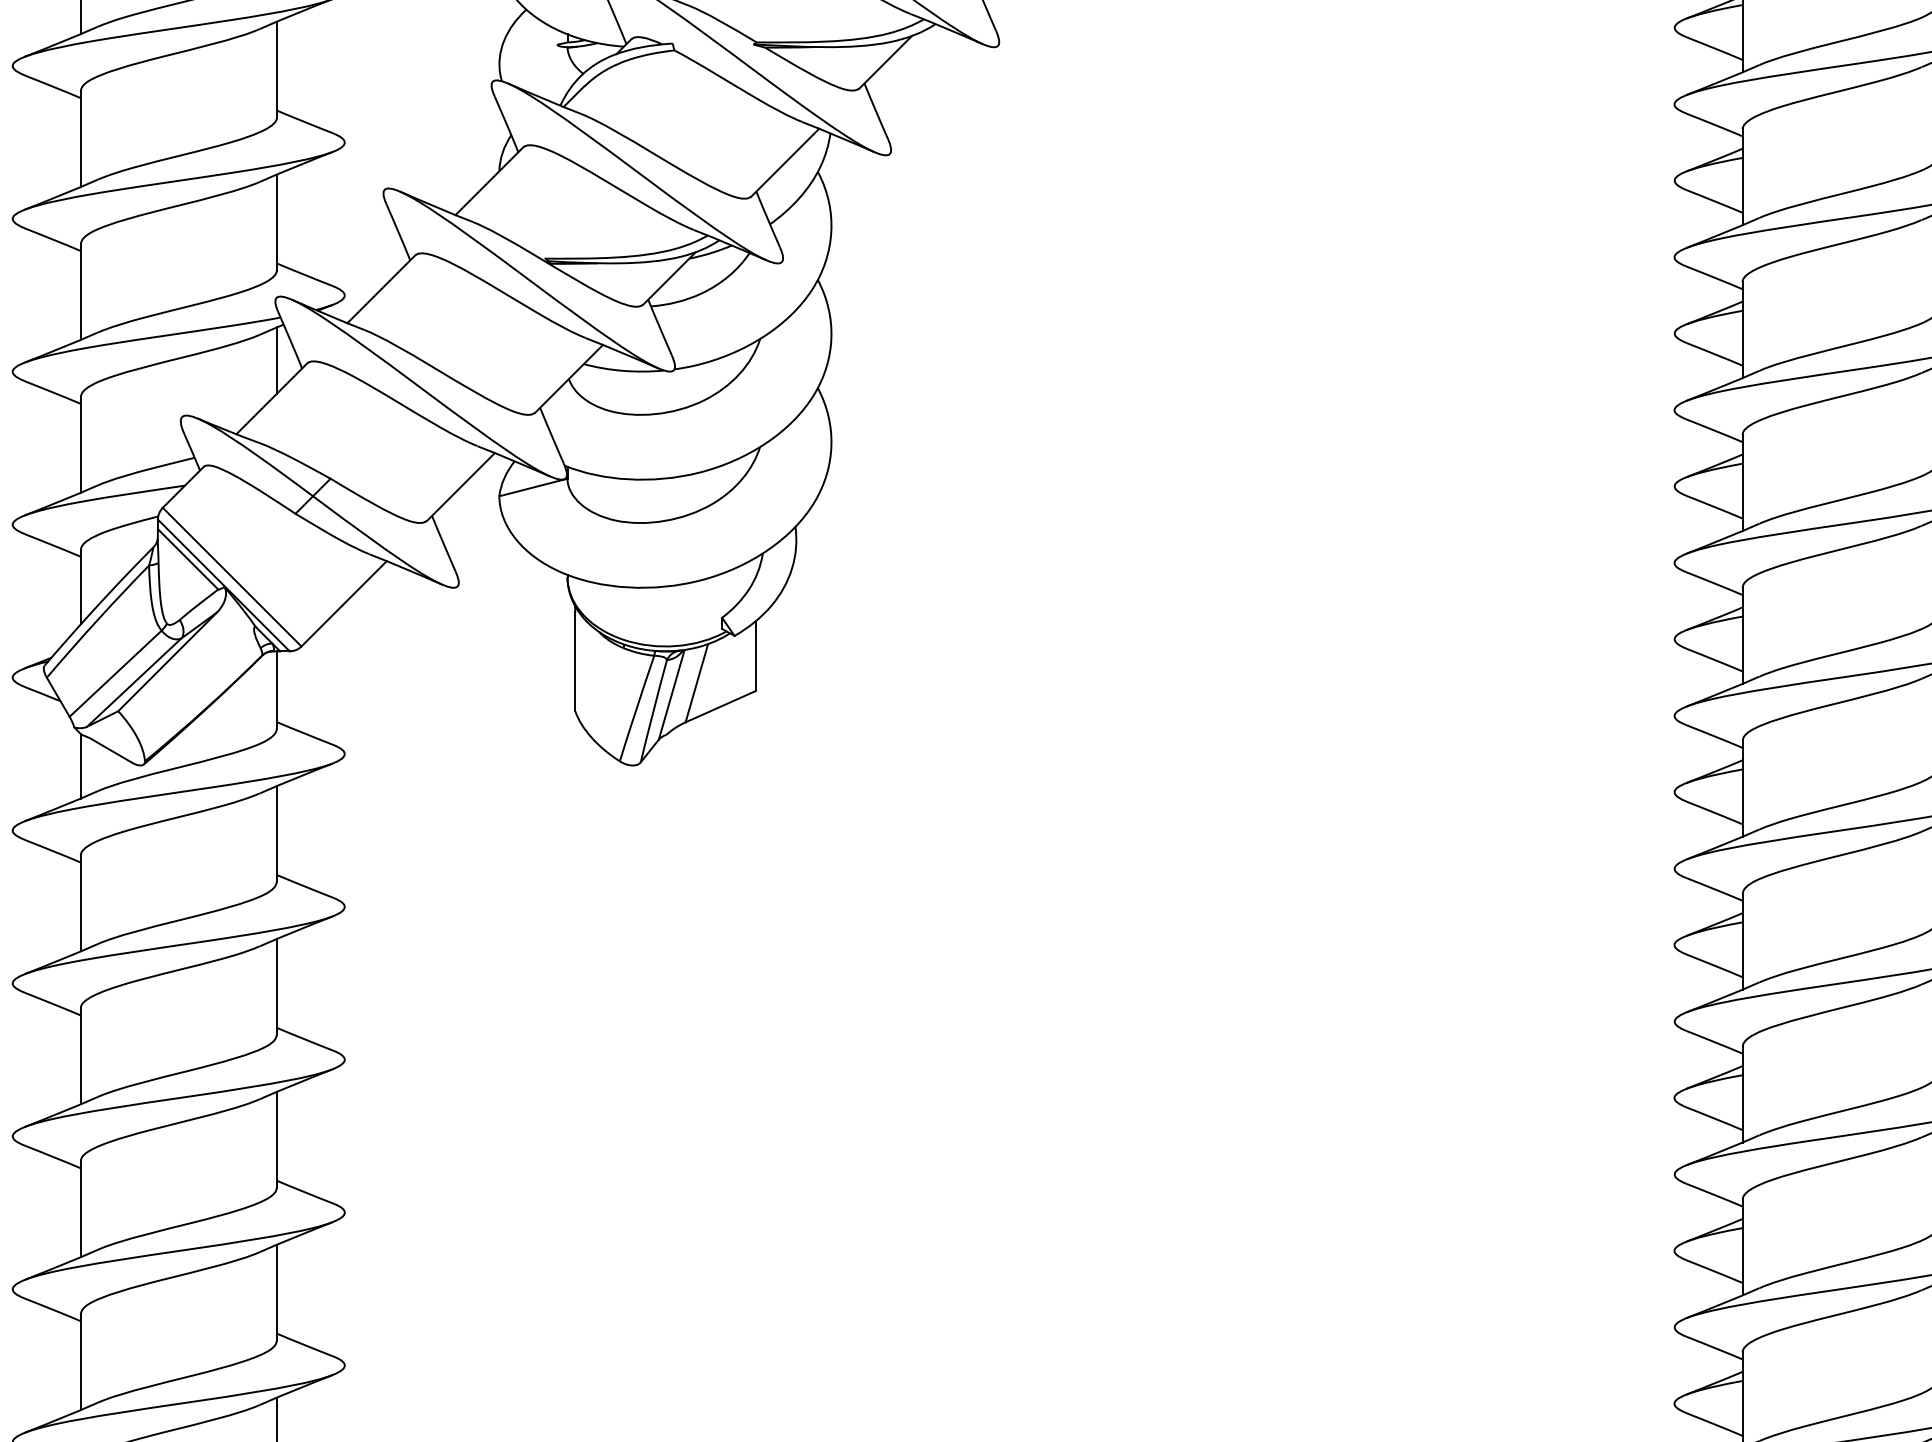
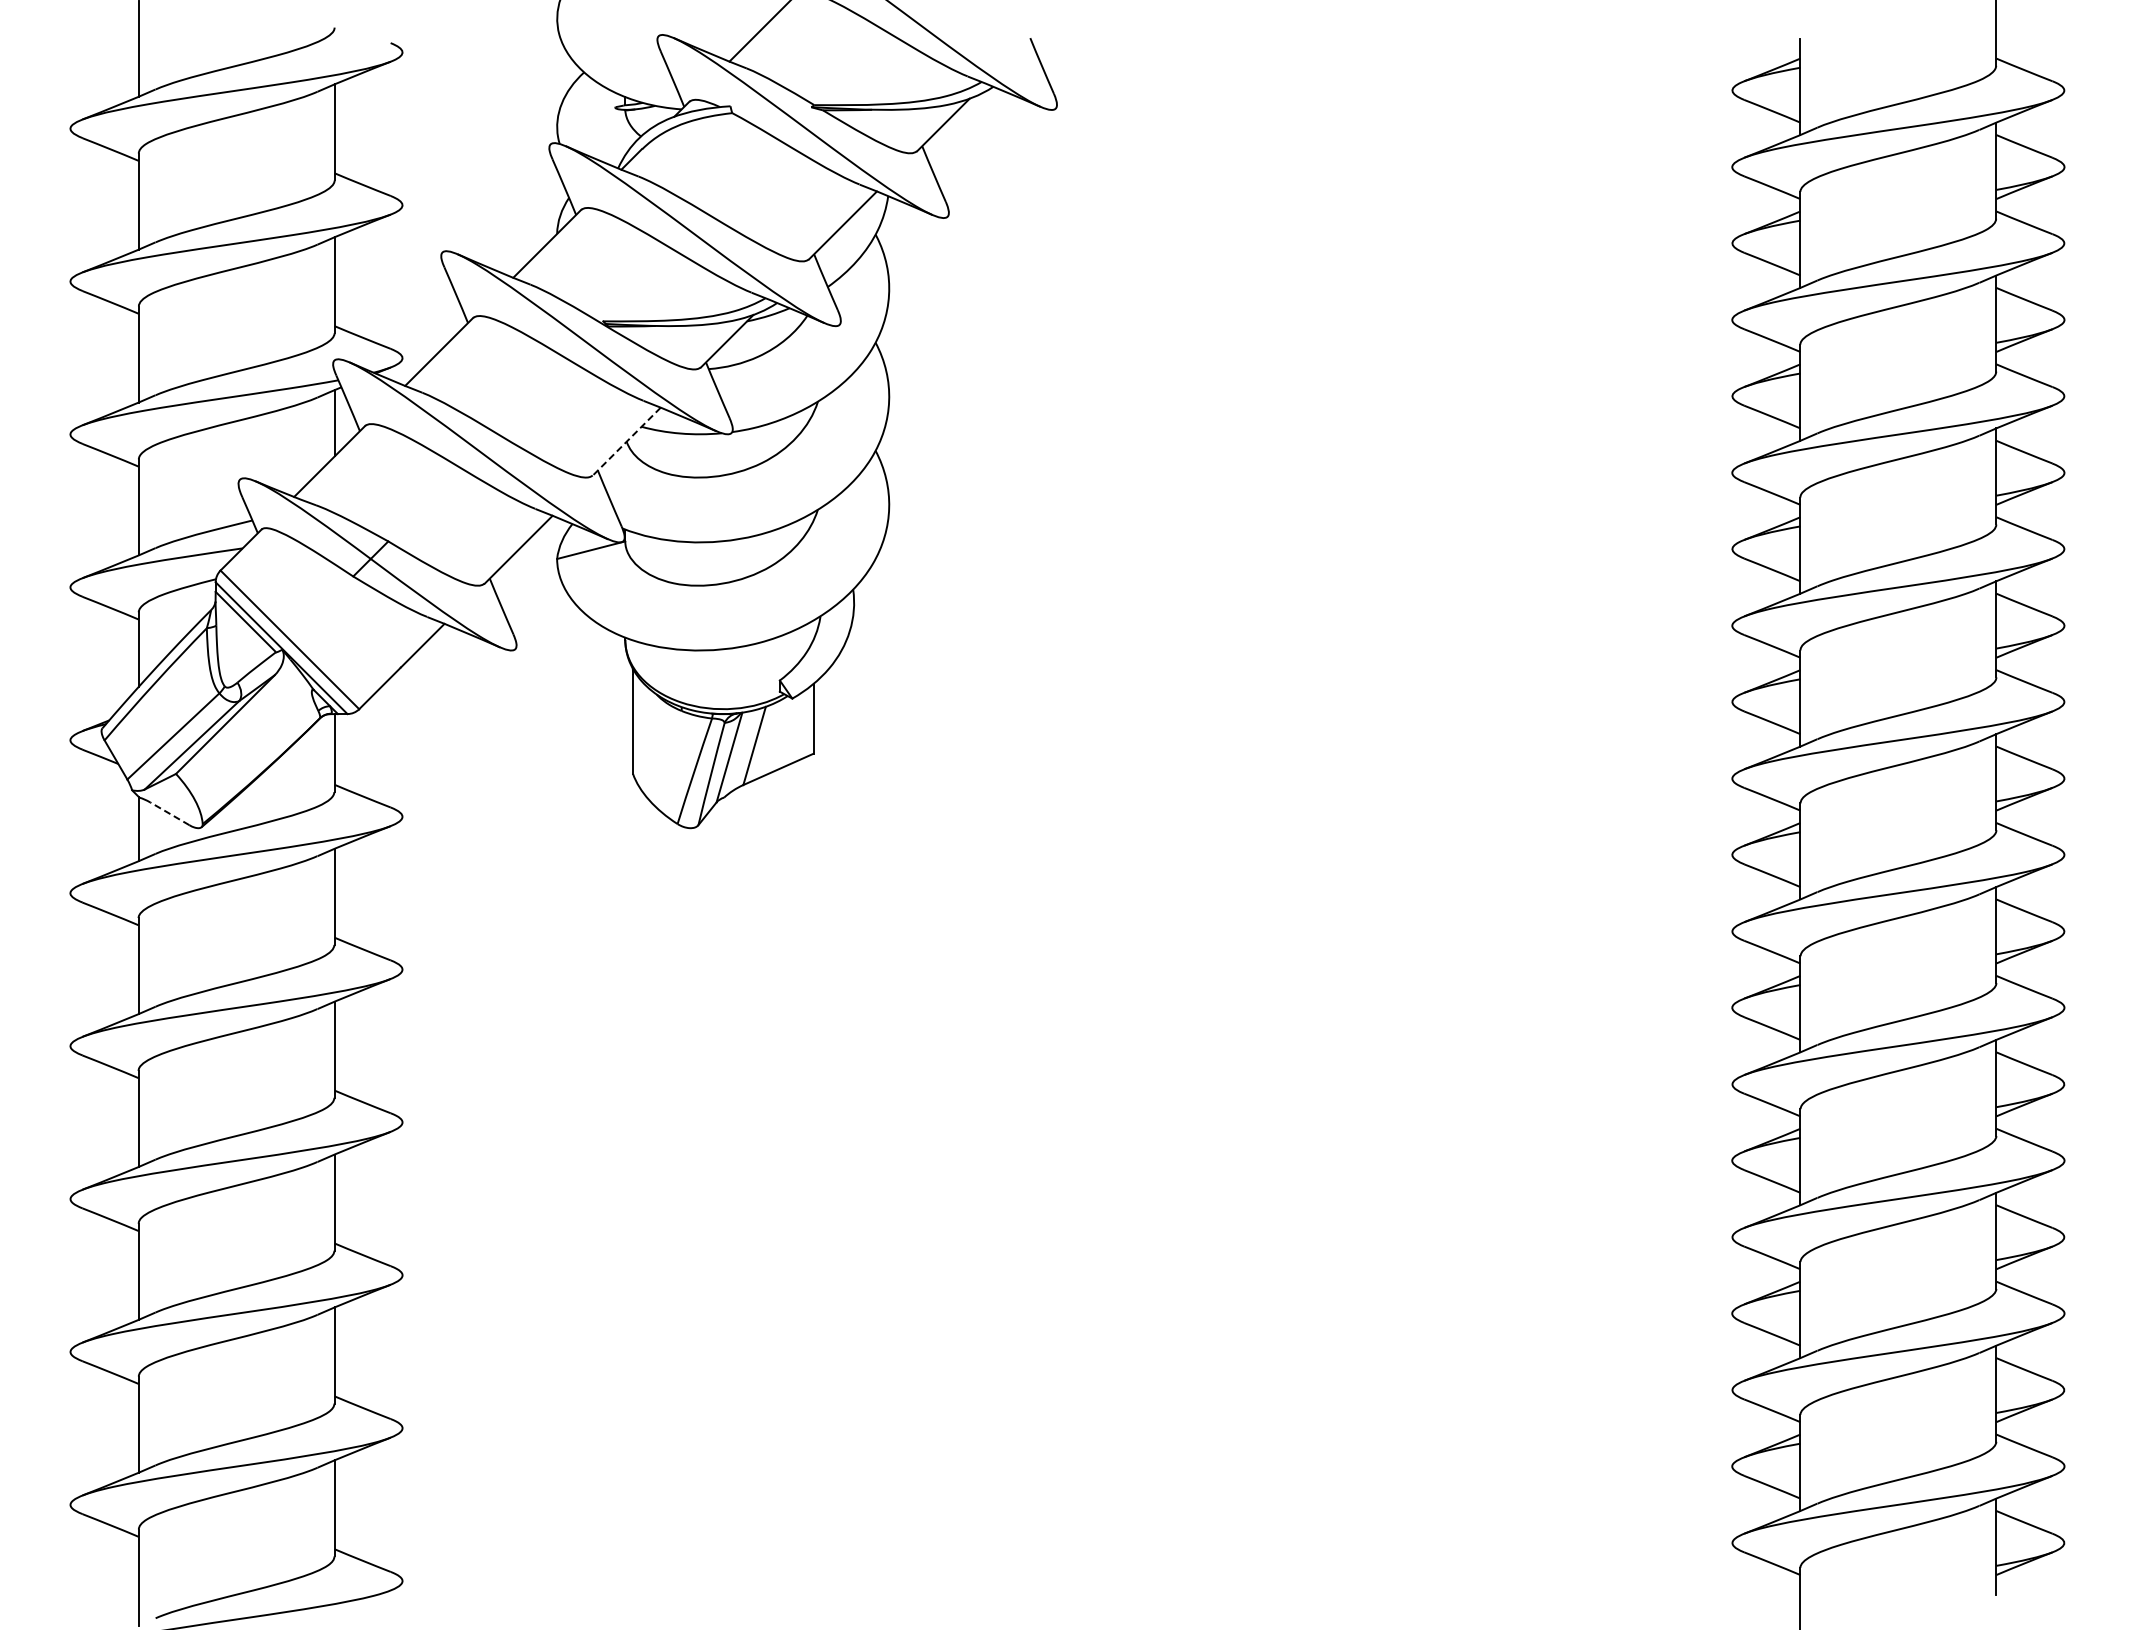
line: (568, 379) -> (626, 442), solid -> dashed
line: (111, 750) -> (169, 813), solid -> dashed

